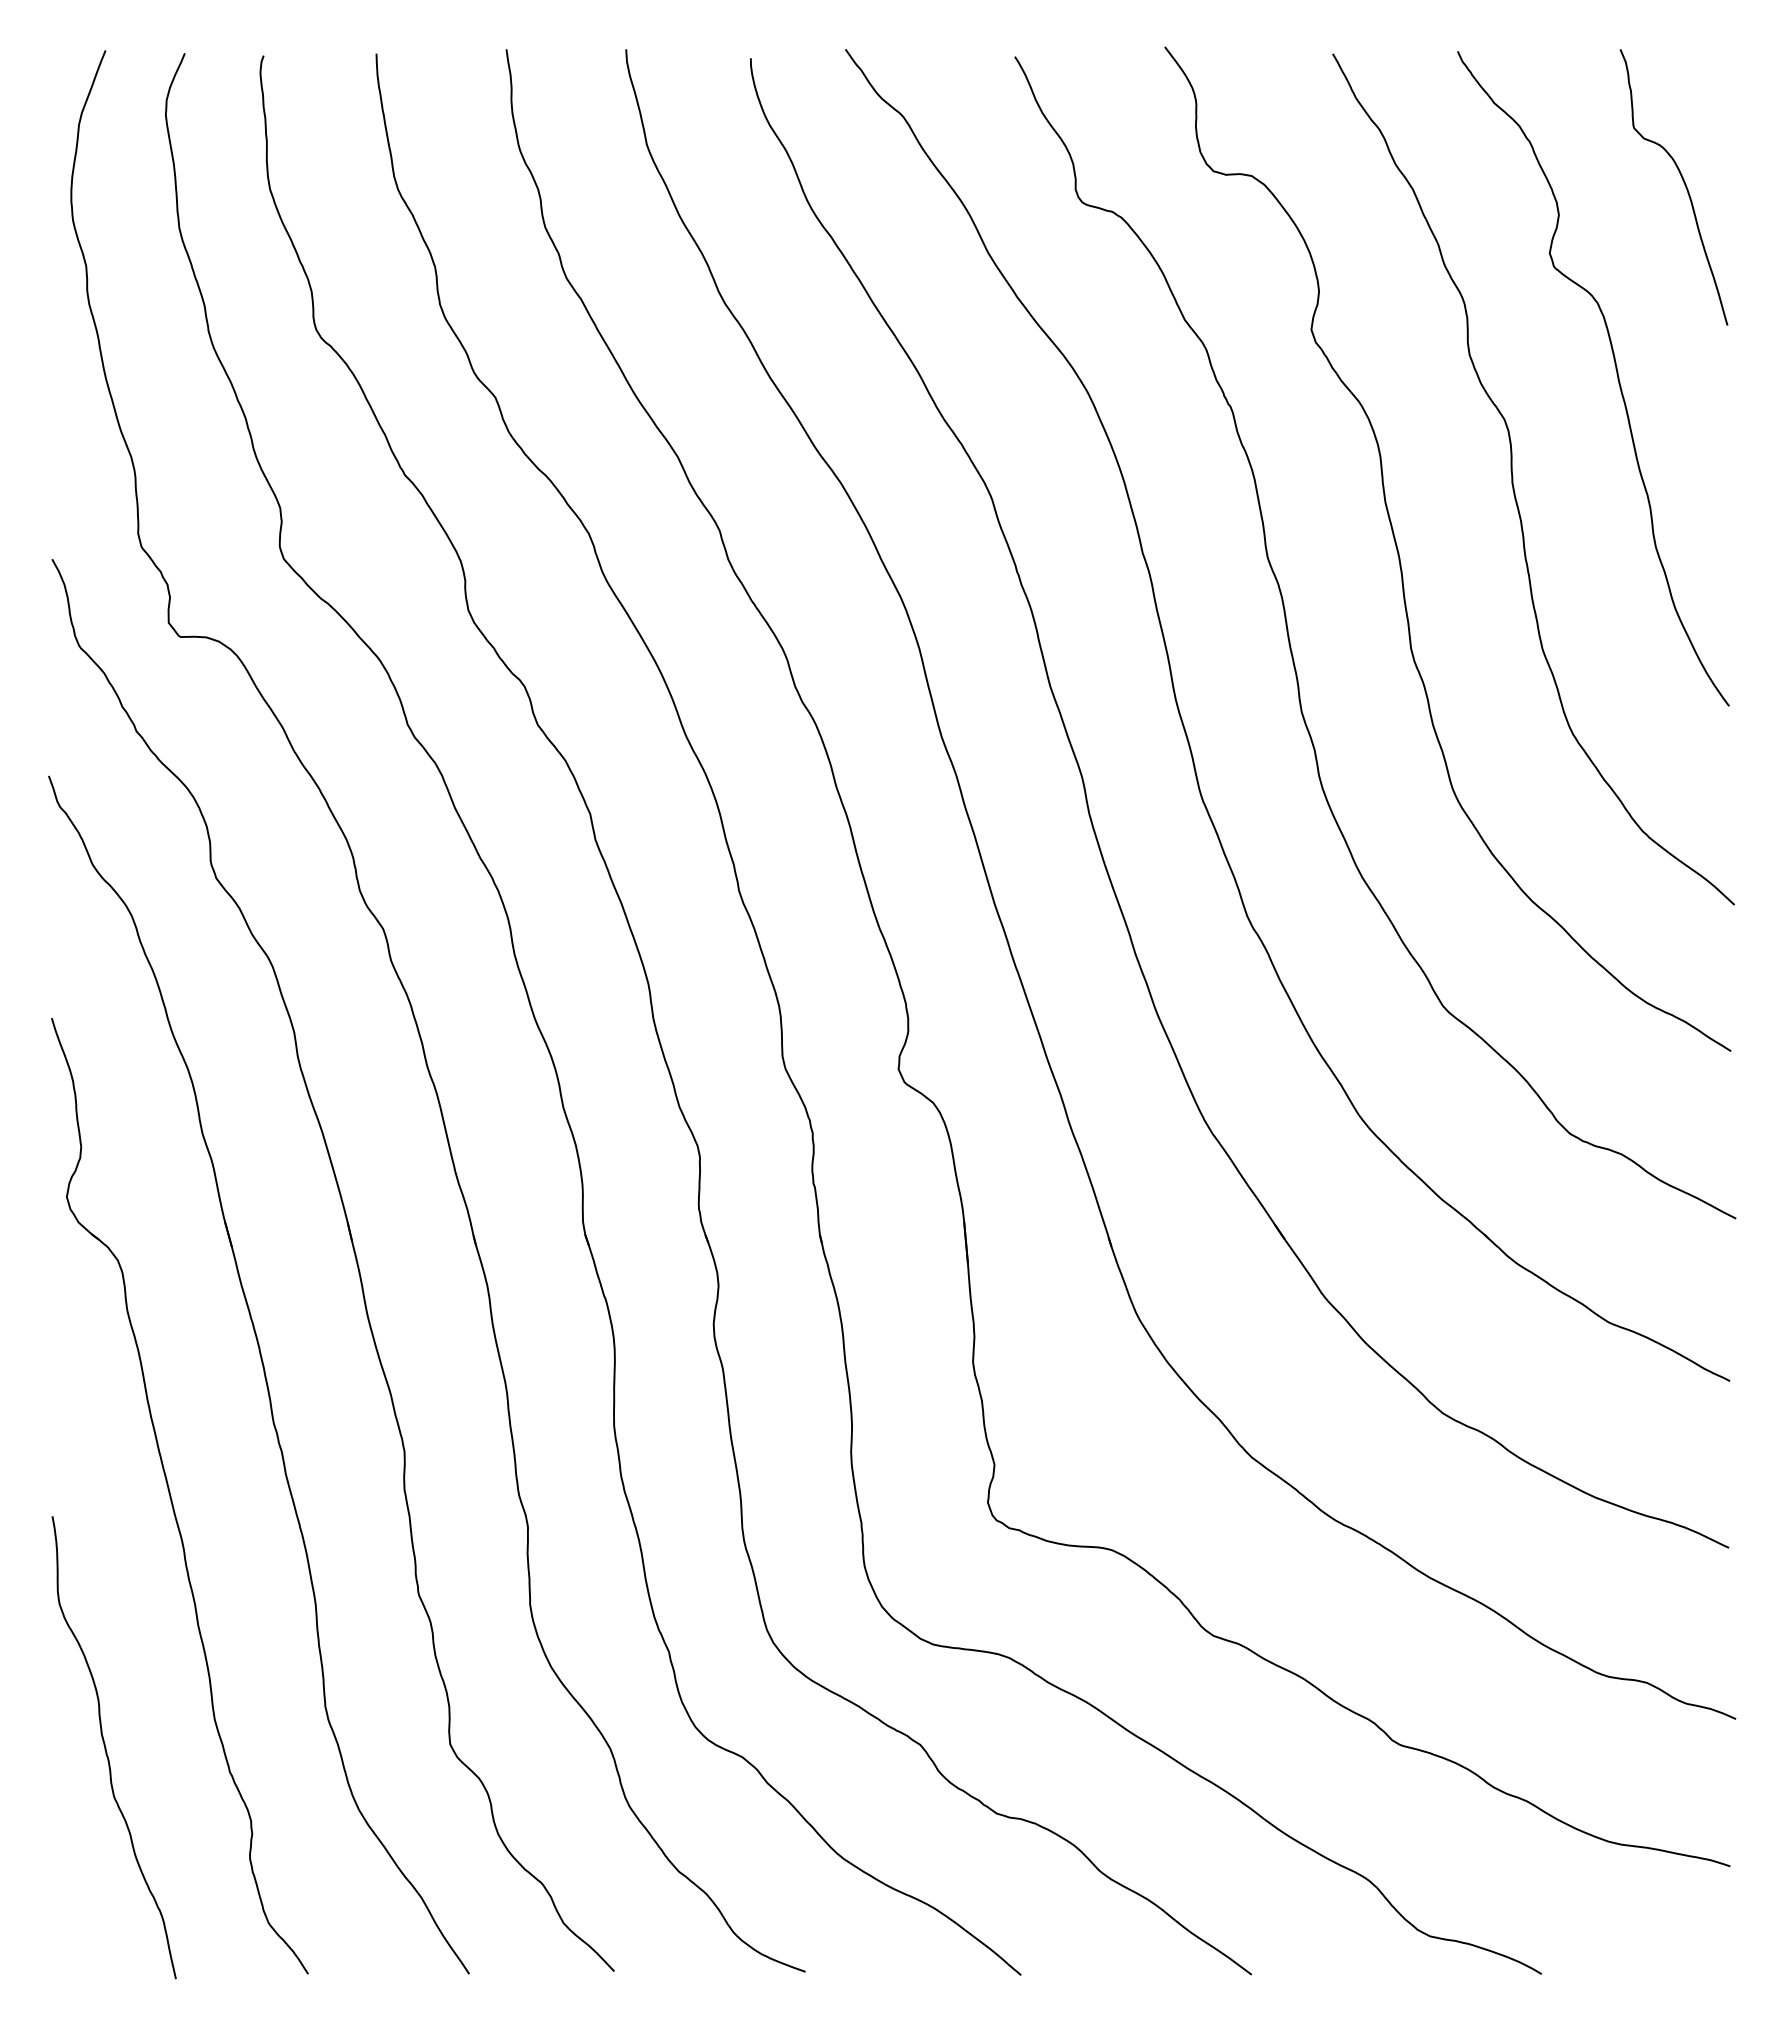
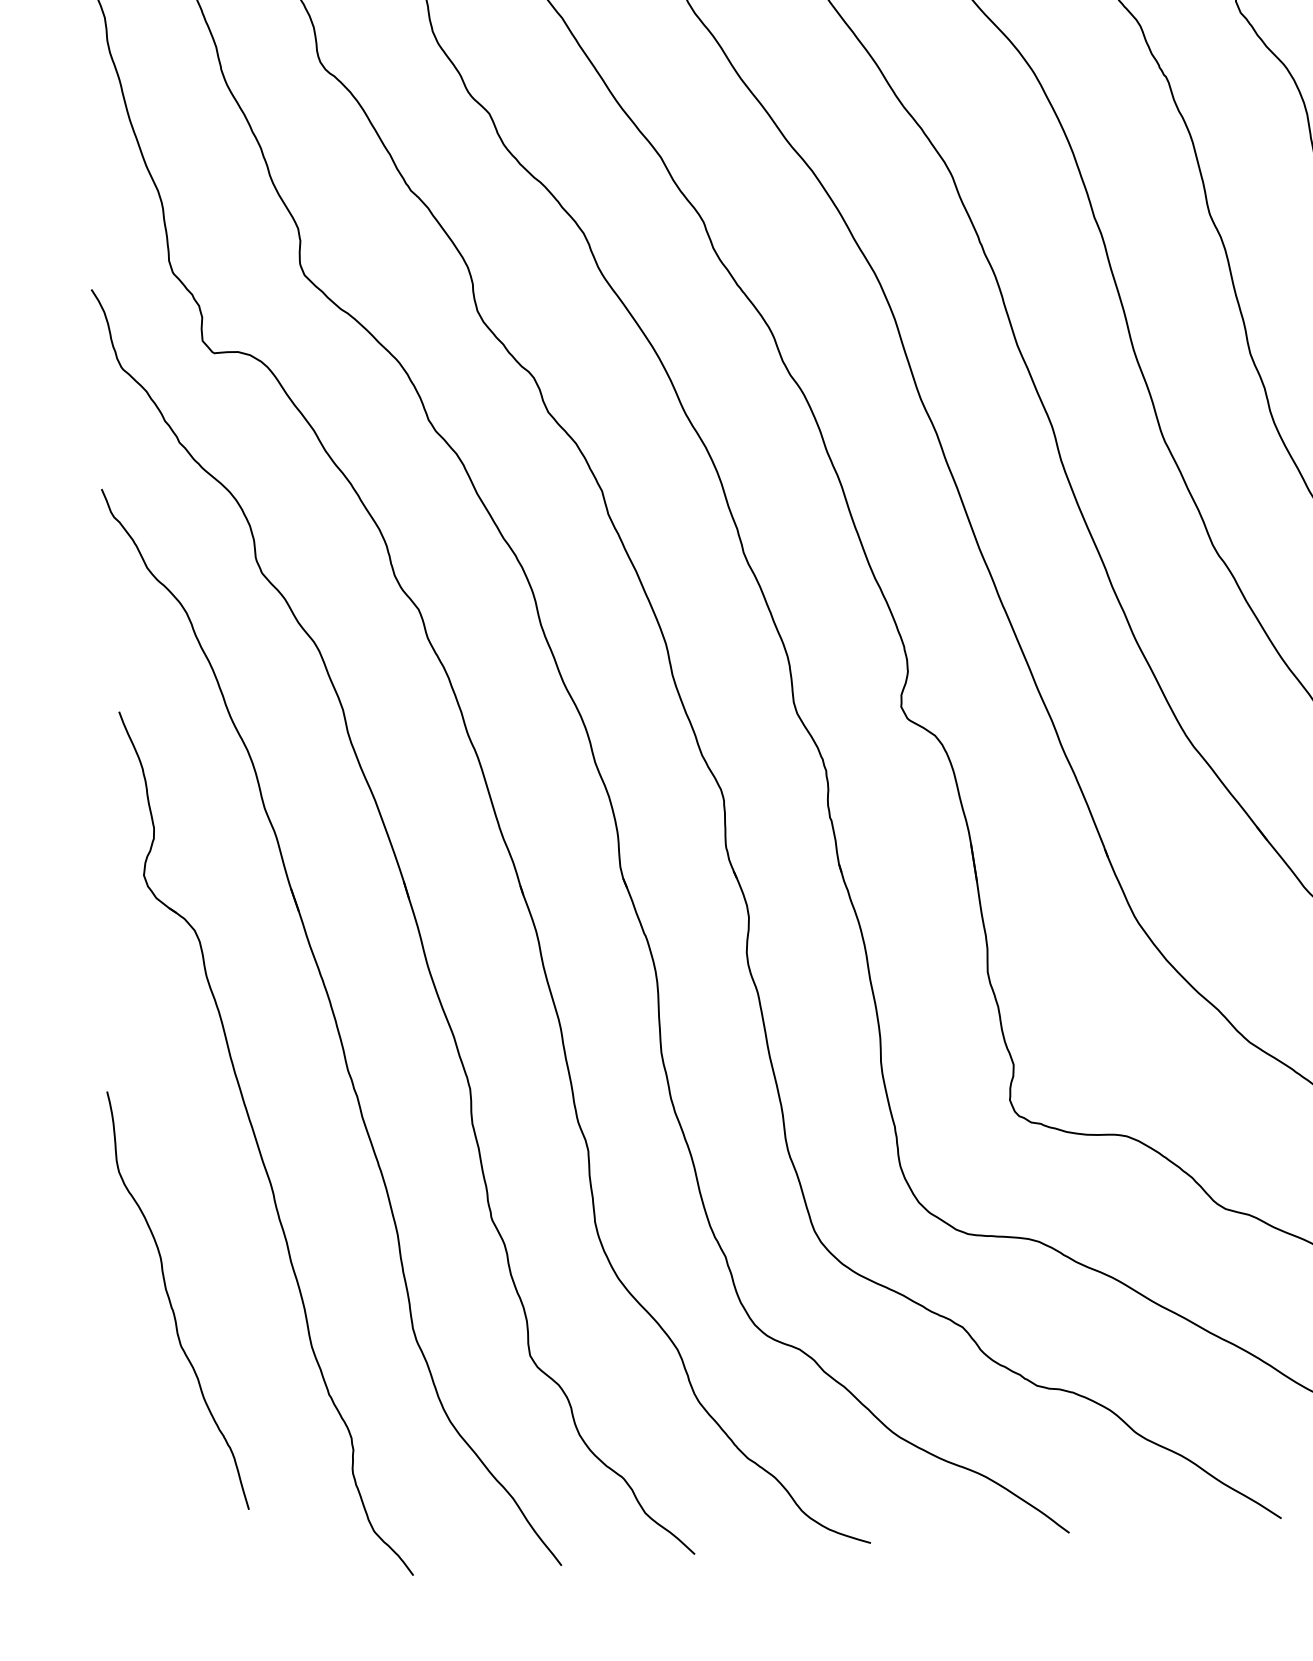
curve: (106, 1747) -> (170, 1300), moved

